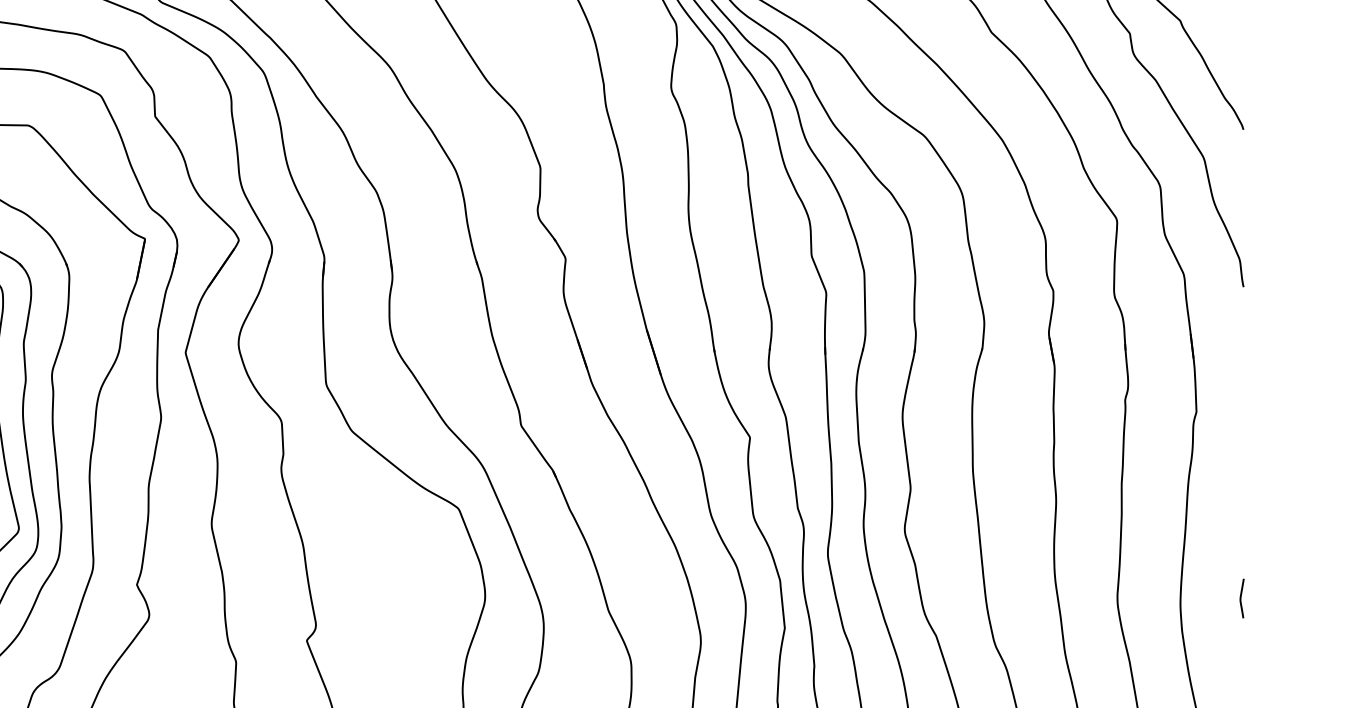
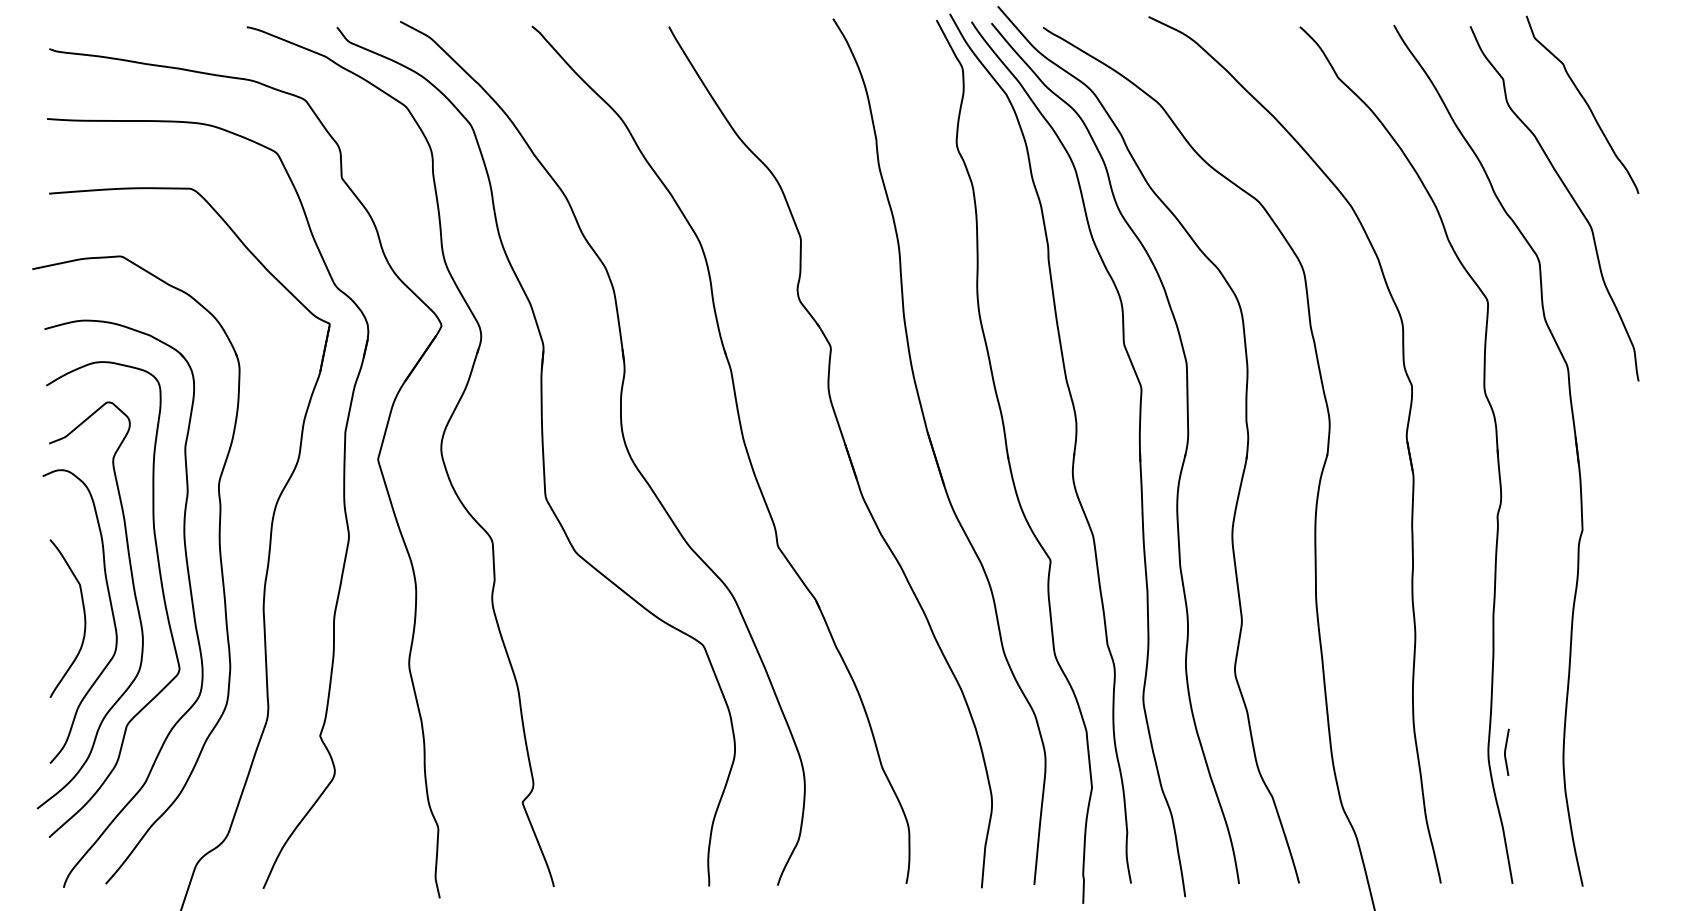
curve: (1241, 596) -> (1506, 750), moved

